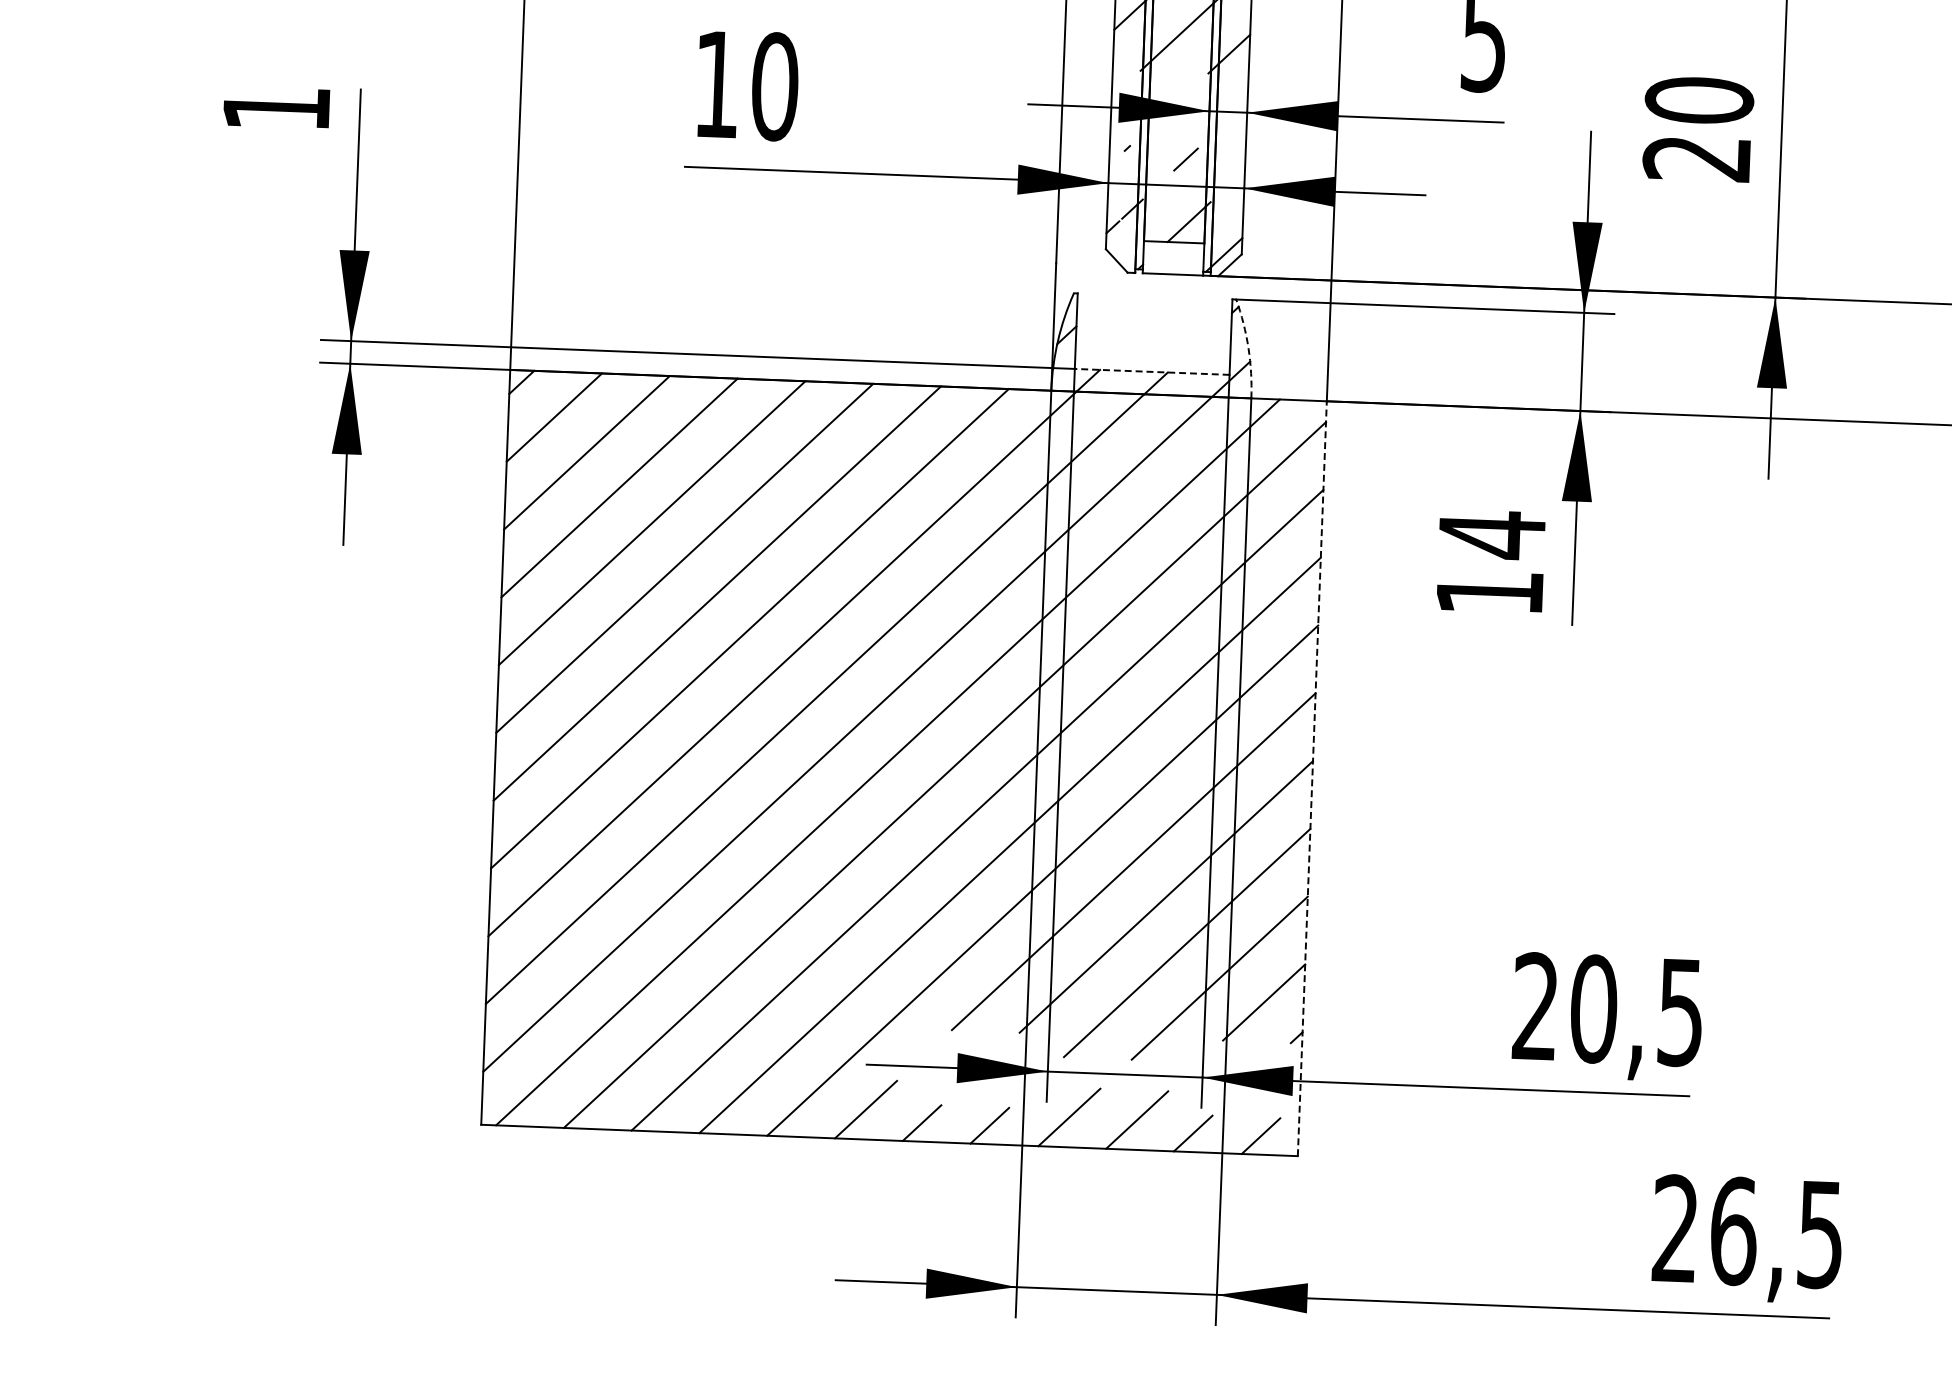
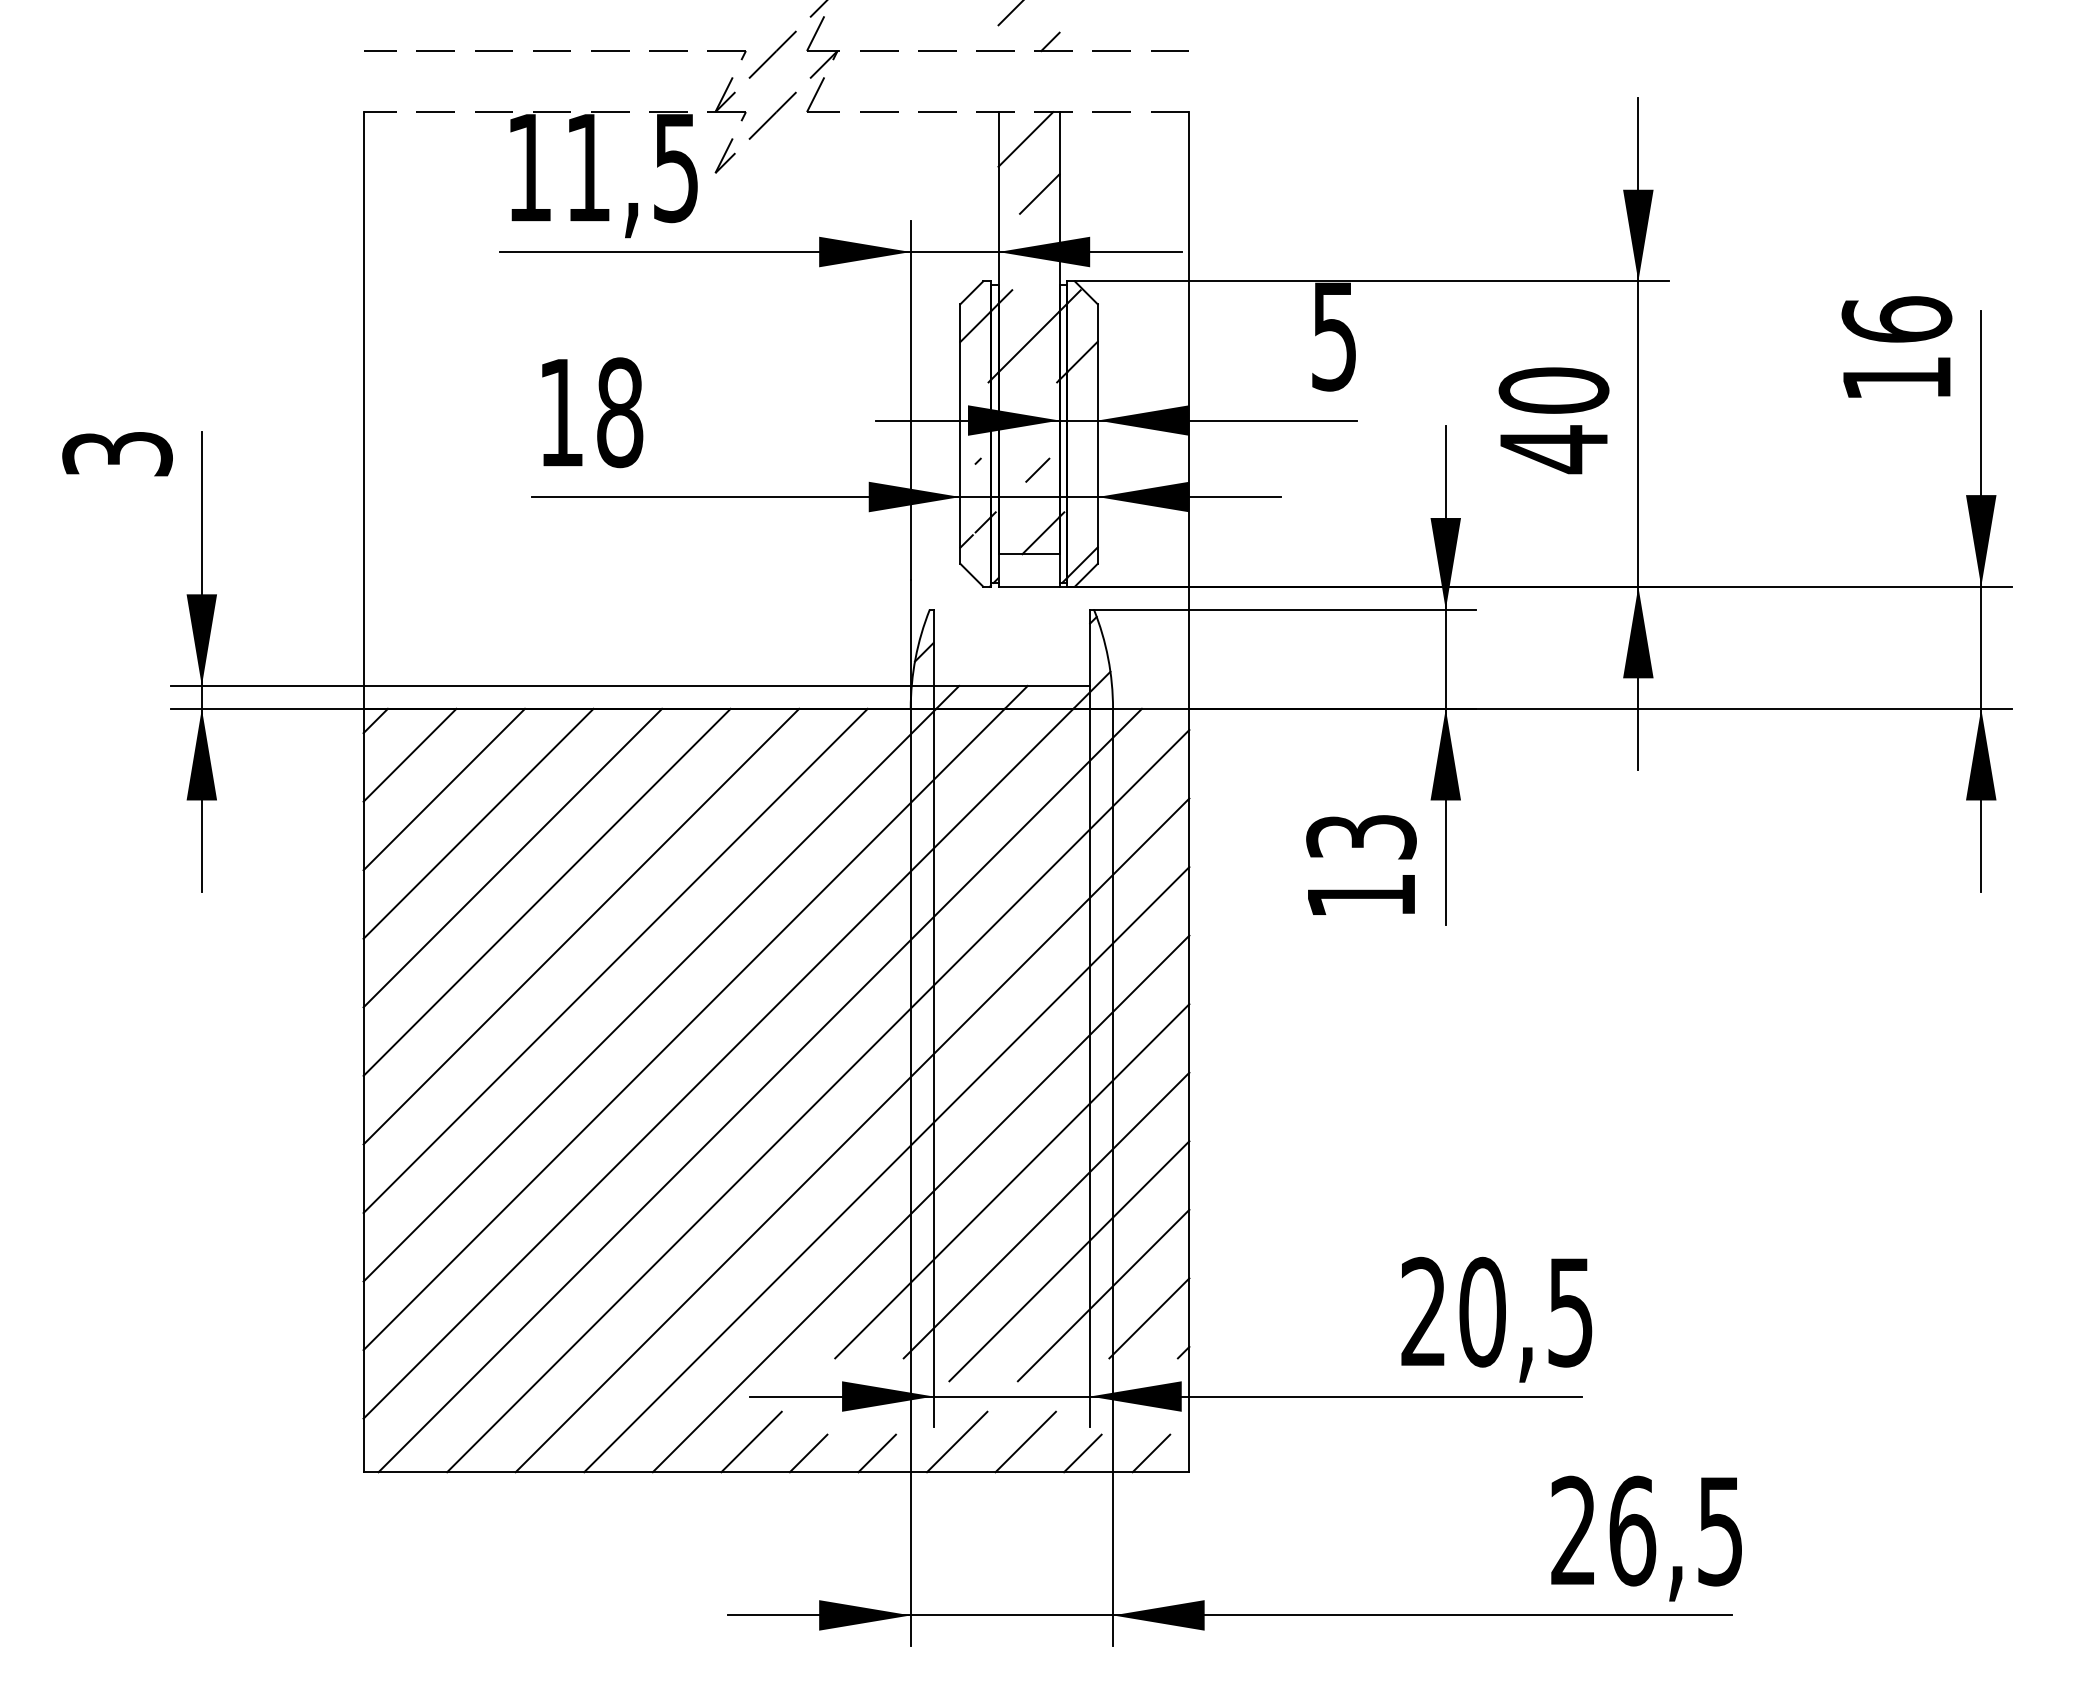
text: (775, 86) -> (620, 412), 10 -> 18
text: (276, 109) -> (117, 454), 1 -> 3
text: (1695, 158) -> (1552, 449), 20 -> 40
arc: (1248, 348) -> (1108, 658), dashed -> solid
line: (1151, 371) -> (1011, 685), dashed -> solid
text: (1492, 535) -> (1361, 837), 14 -> 13
line: (1312, 778) -> (1189, 1090), dashed -> solid

